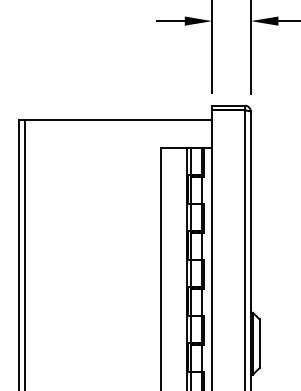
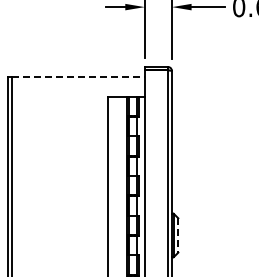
line: (120, 119) -> (79, 76), solid -> dashed
line: (259, 343) -> (178, 235), solid -> dashed

